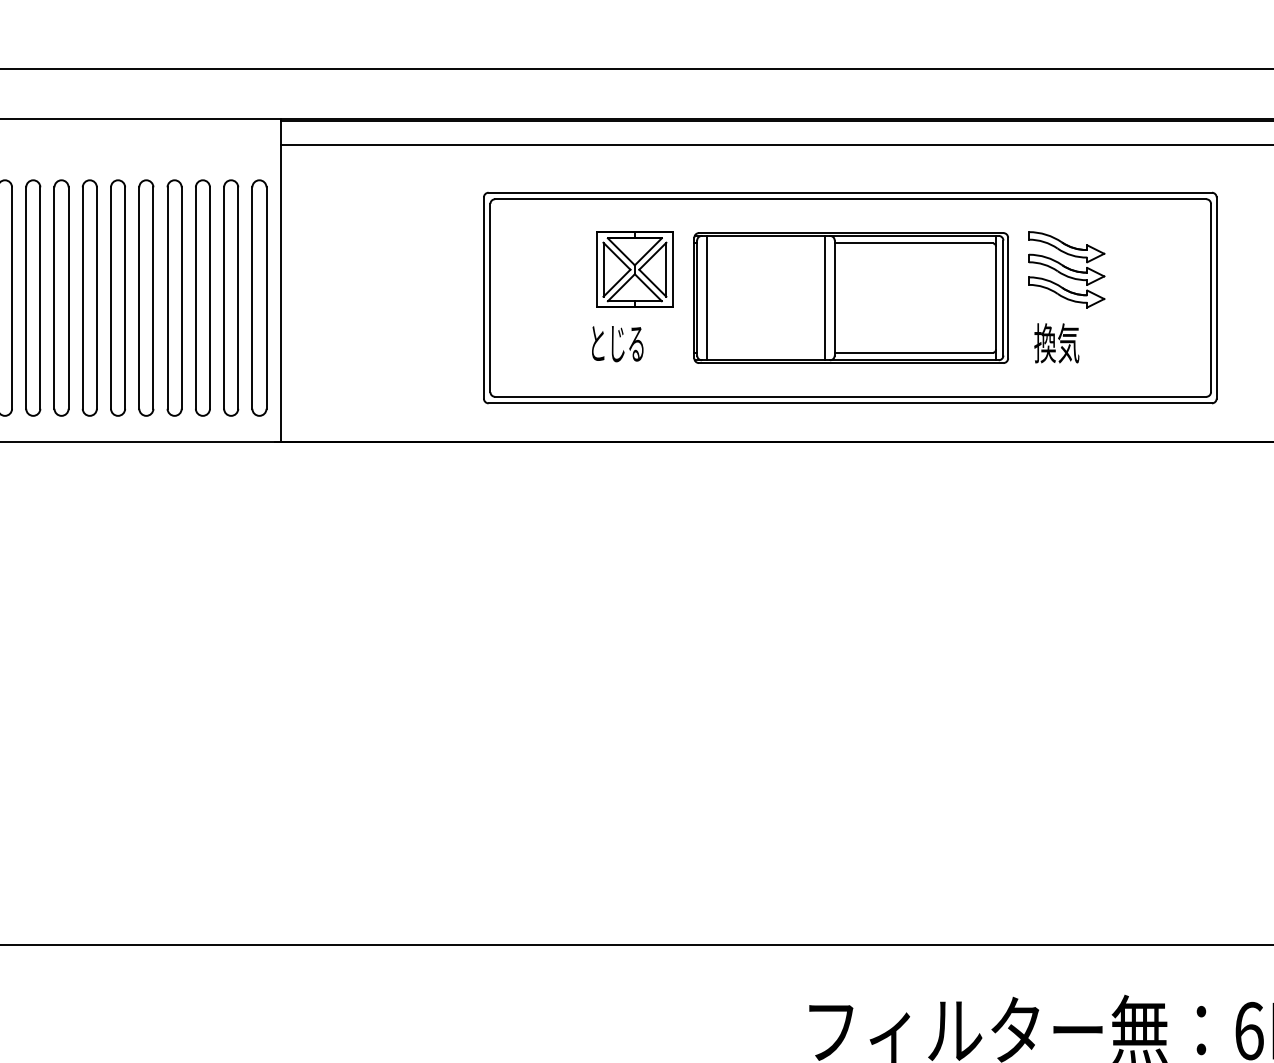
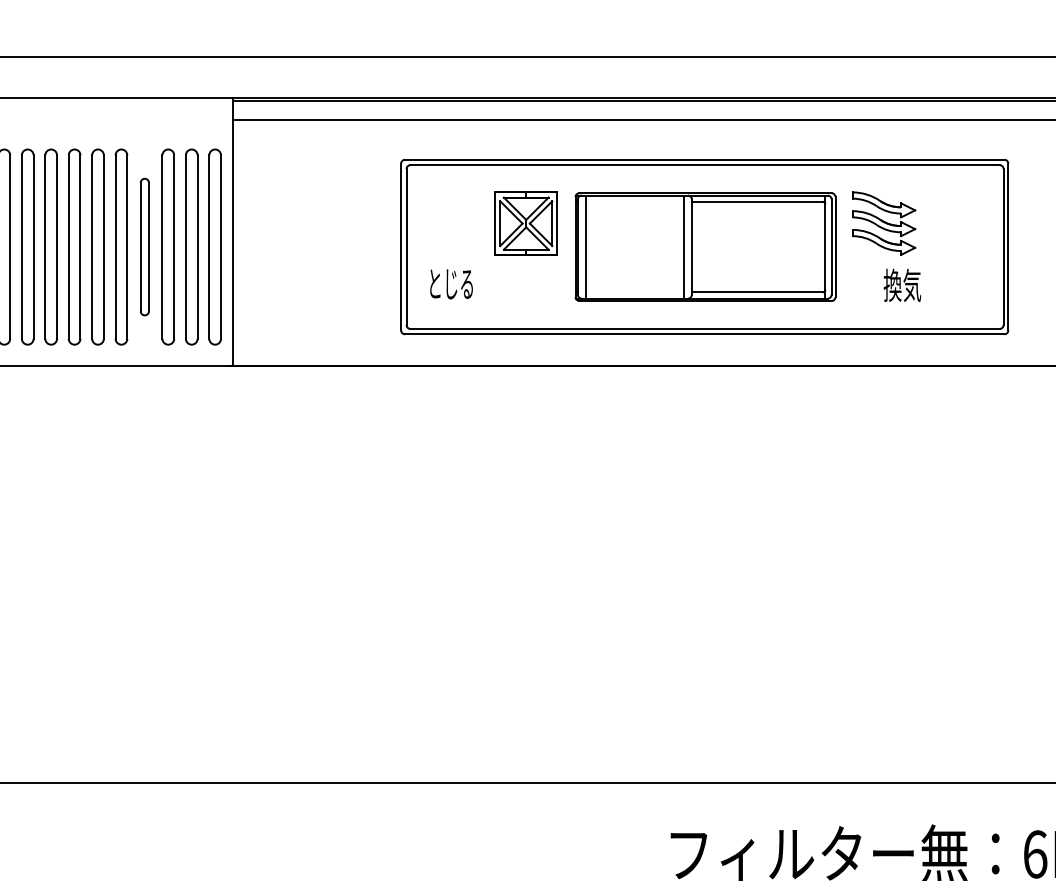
part: (174, 297) -> (144, 246), size x0.7
text: (1056, 343) -> (902, 285), moved
text: (617, 344) -> (451, 284), moved

